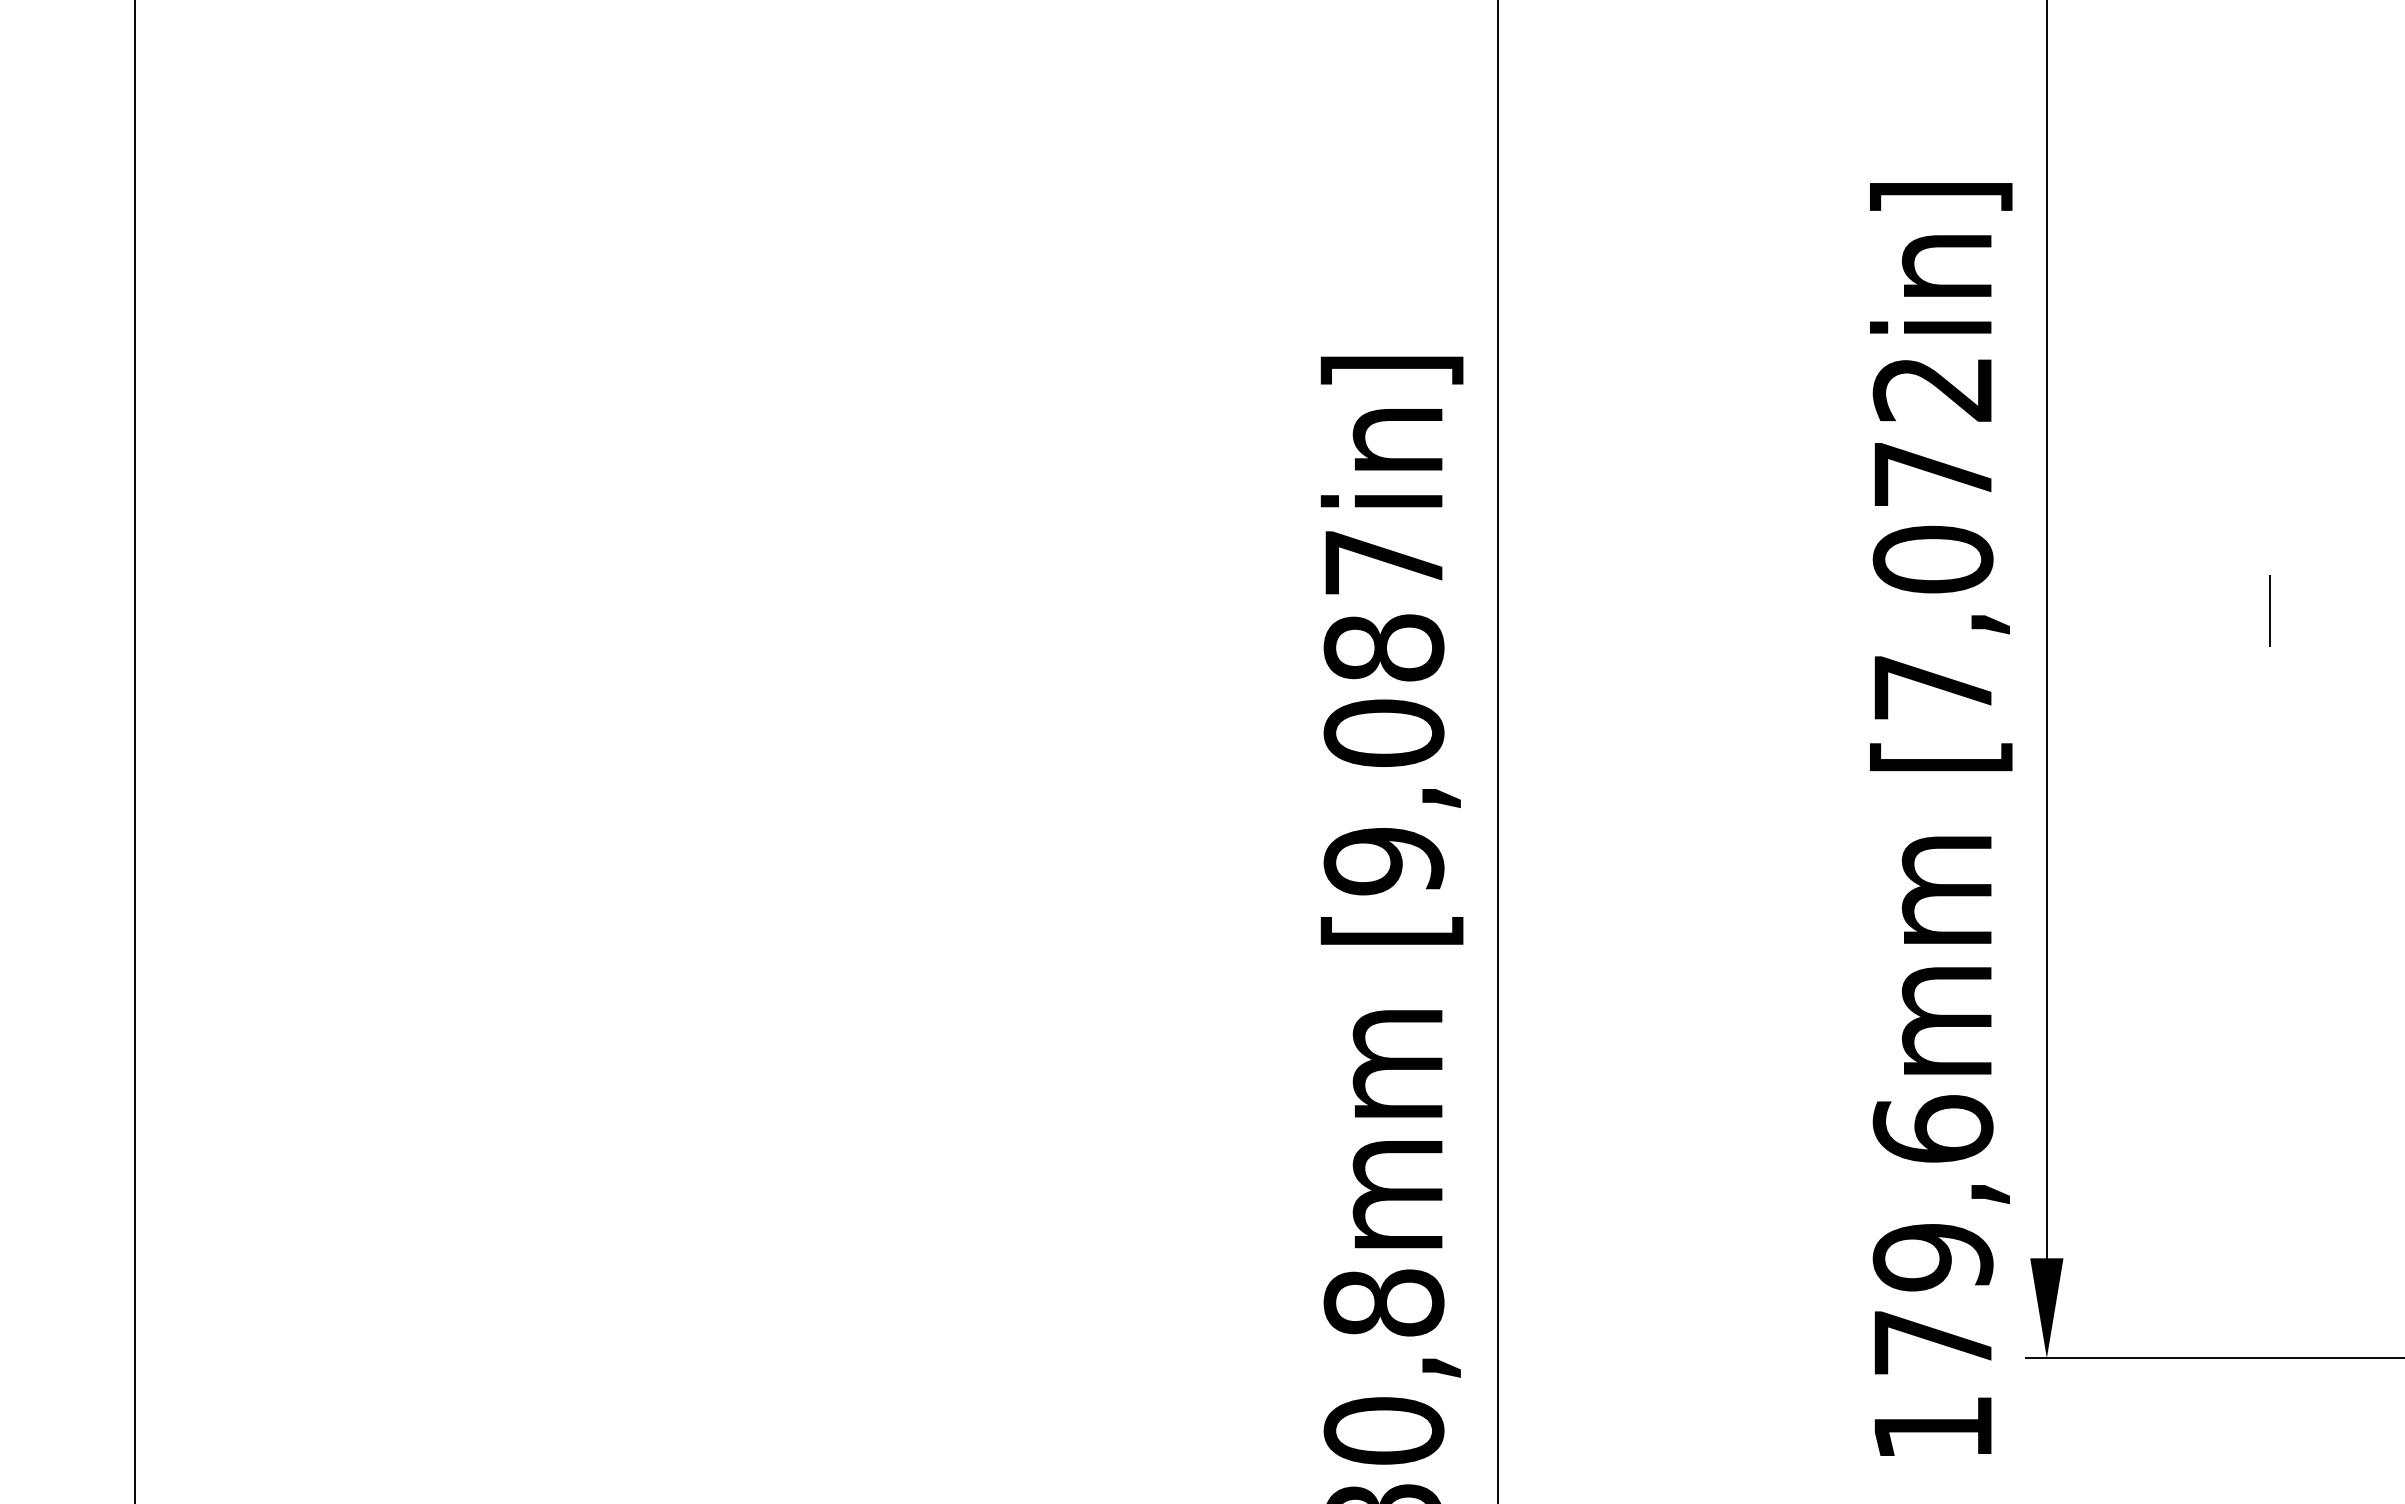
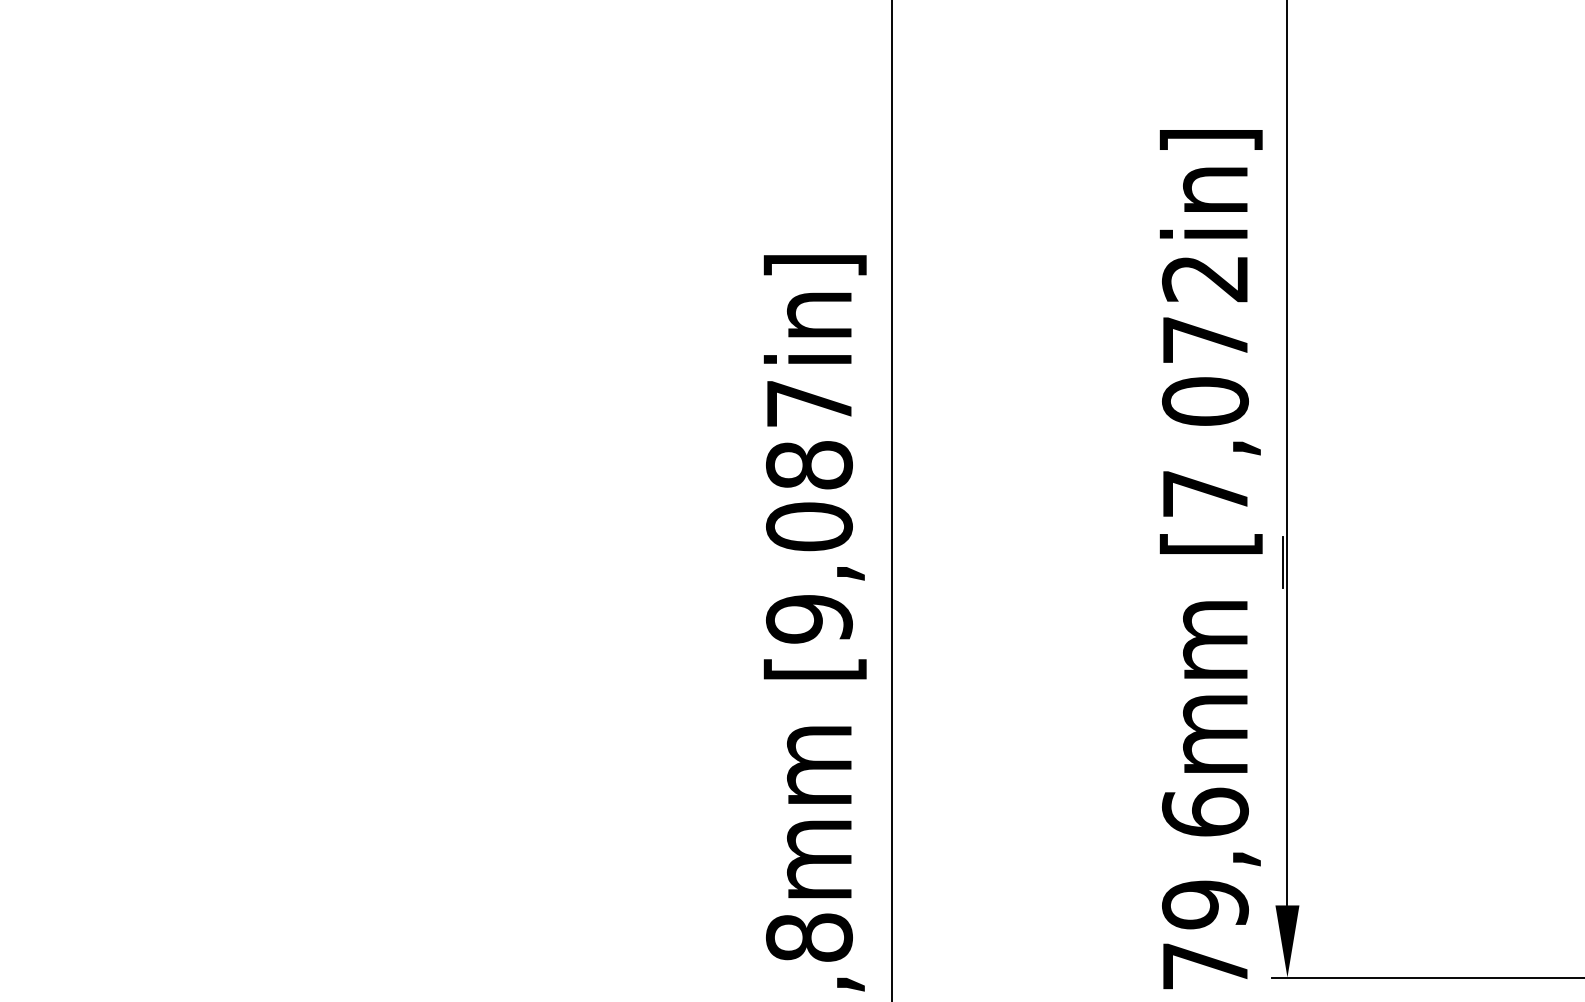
line: (2269, 610) -> (1282, 562), moved

